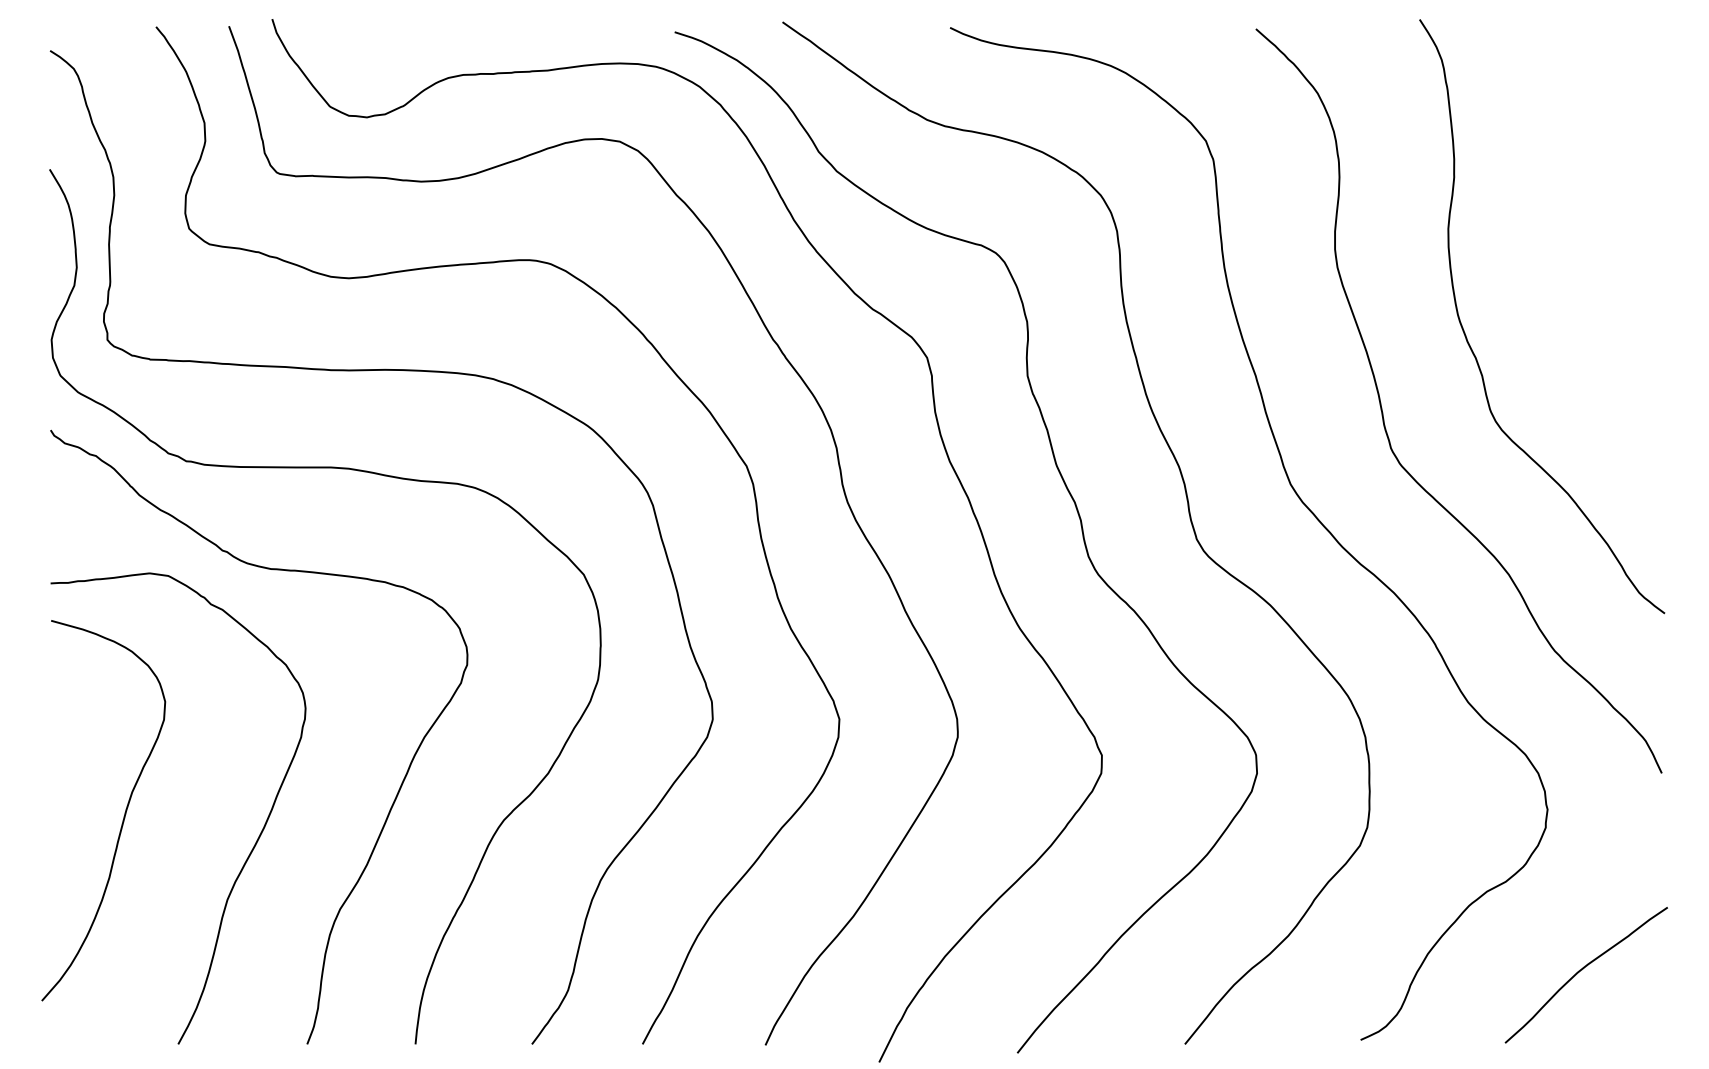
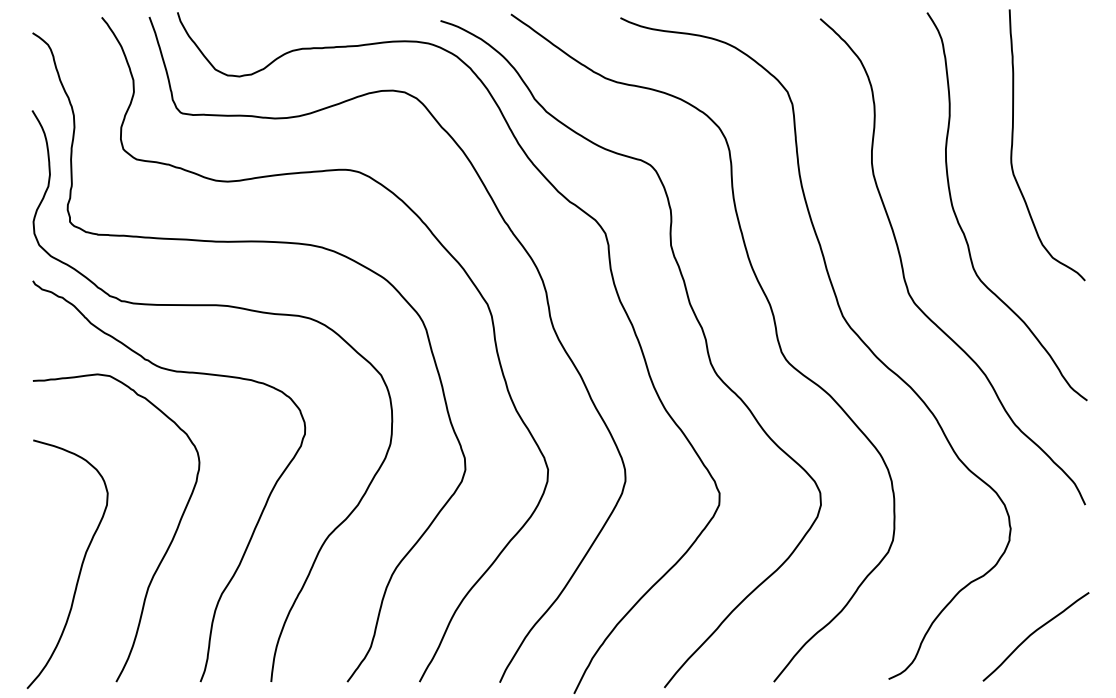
curve: (1551, 219) -> (1013, 143), added
curve: (123, 813) -> (80, 566), moved

